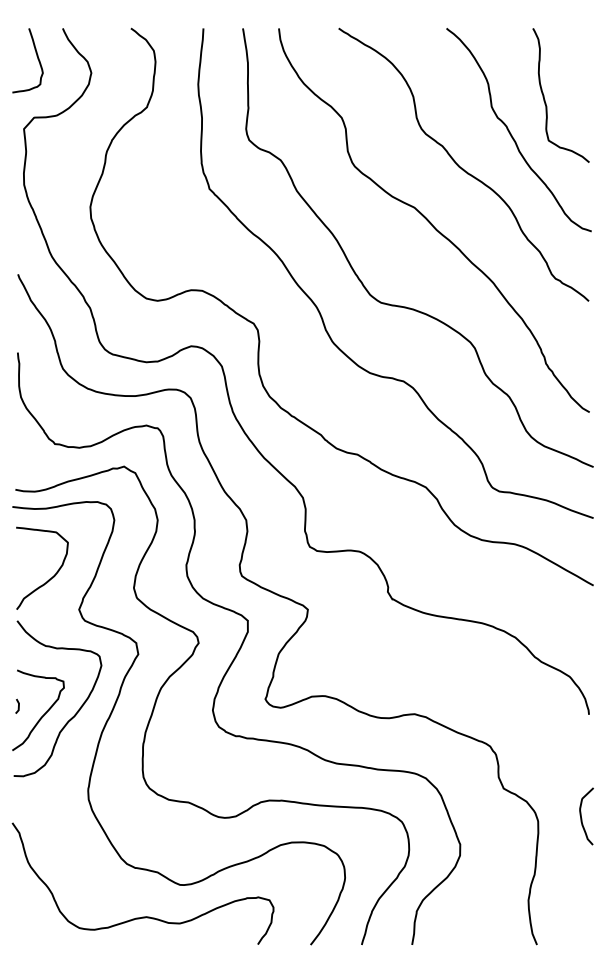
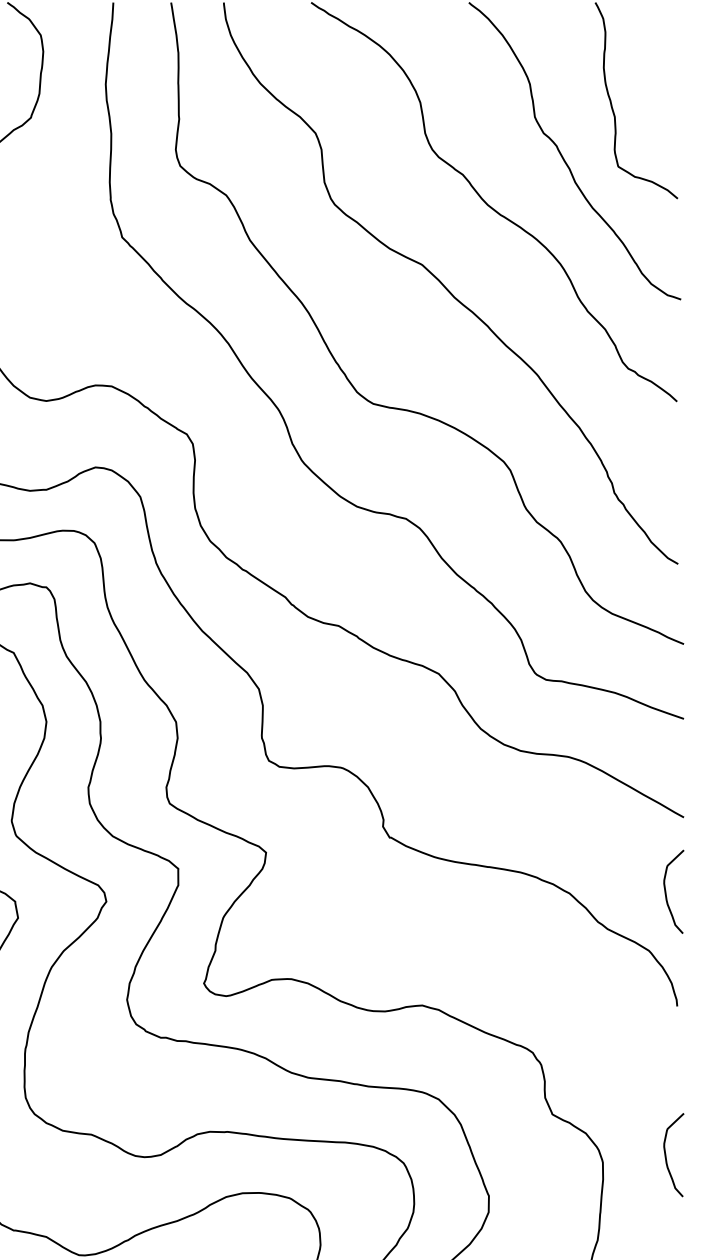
curve: (582, 638) -> (667, 894), added

